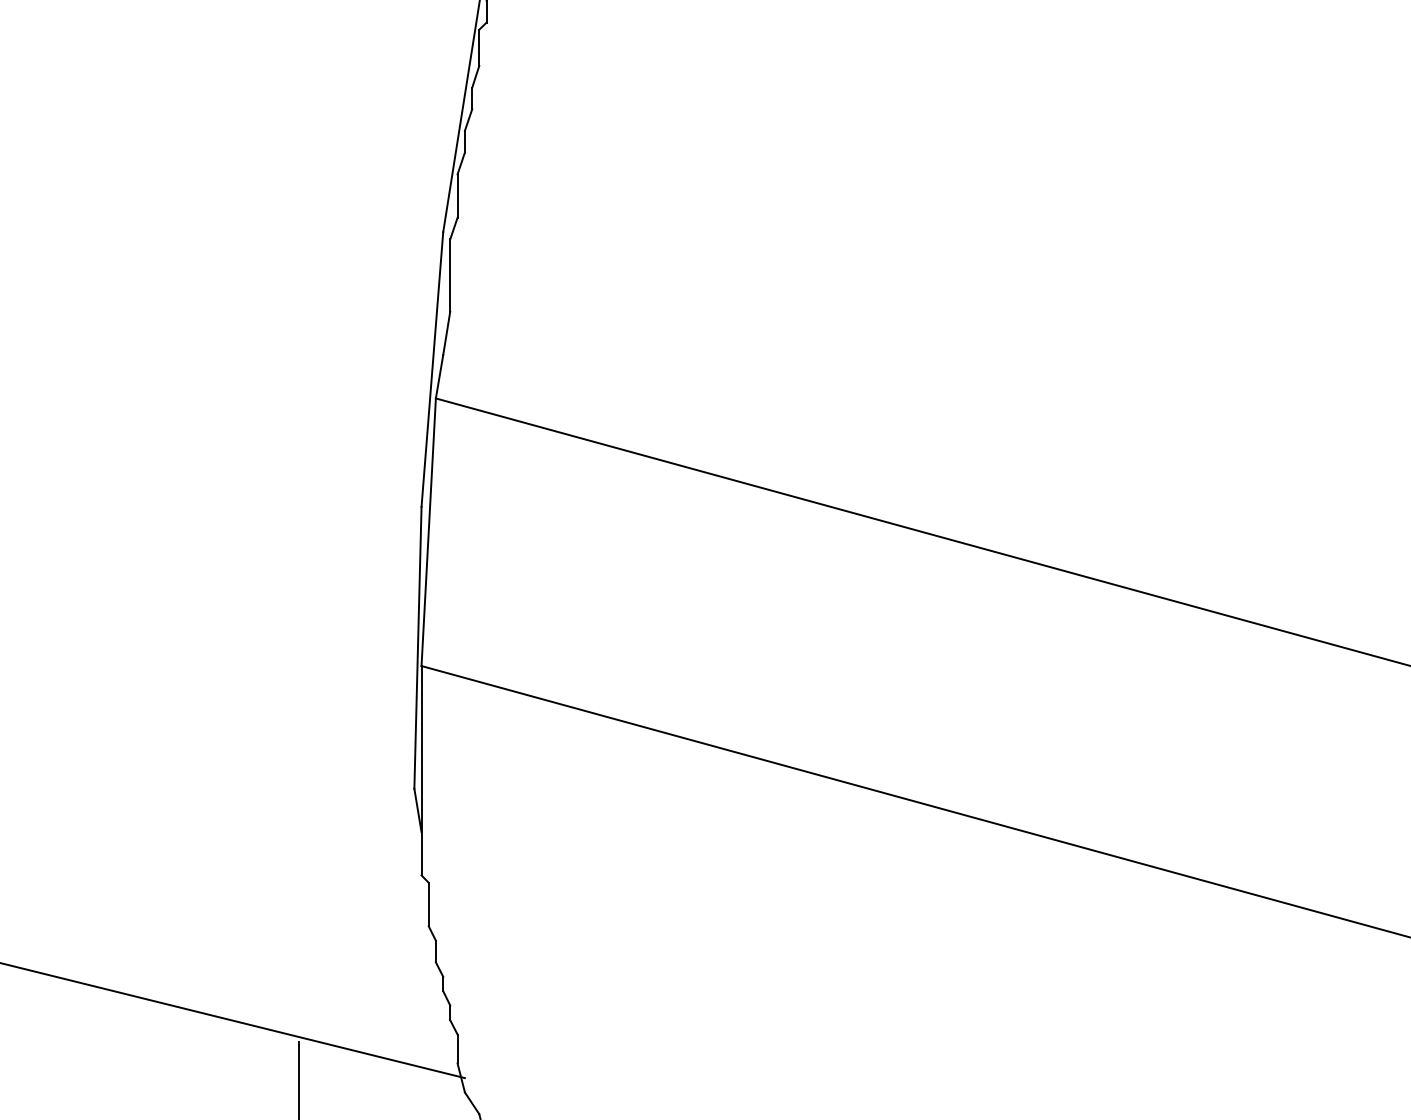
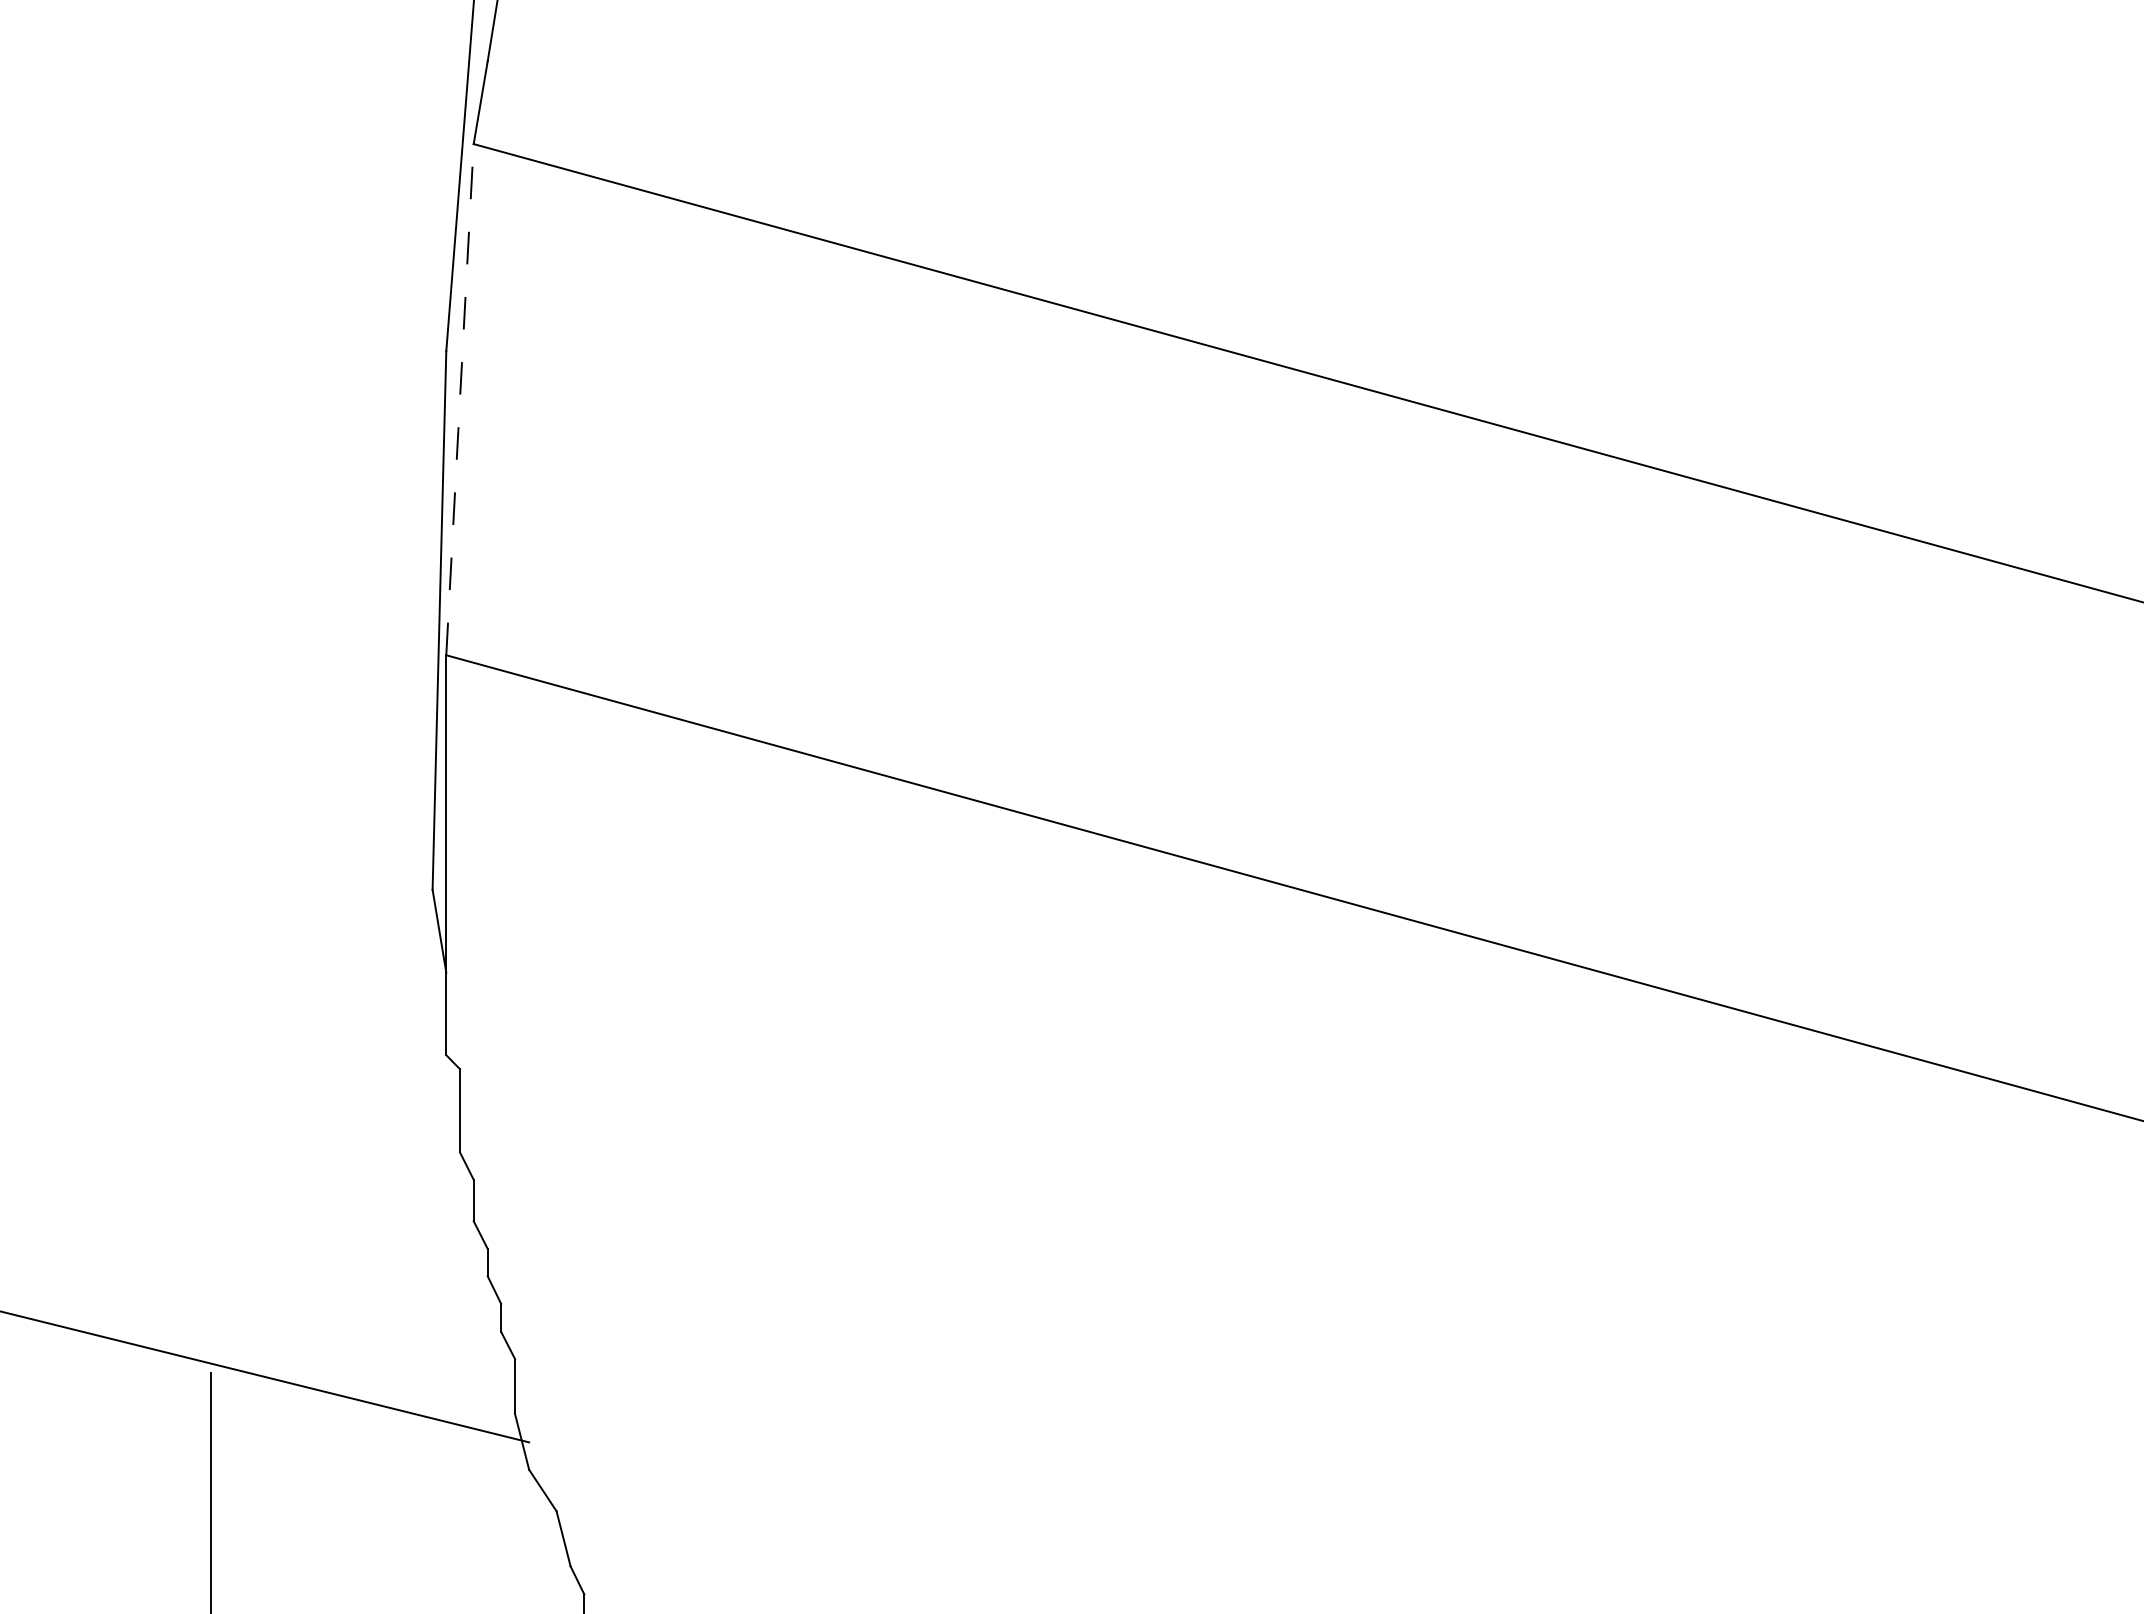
line: (428, 532) -> (459, 400), solid -> dashed

